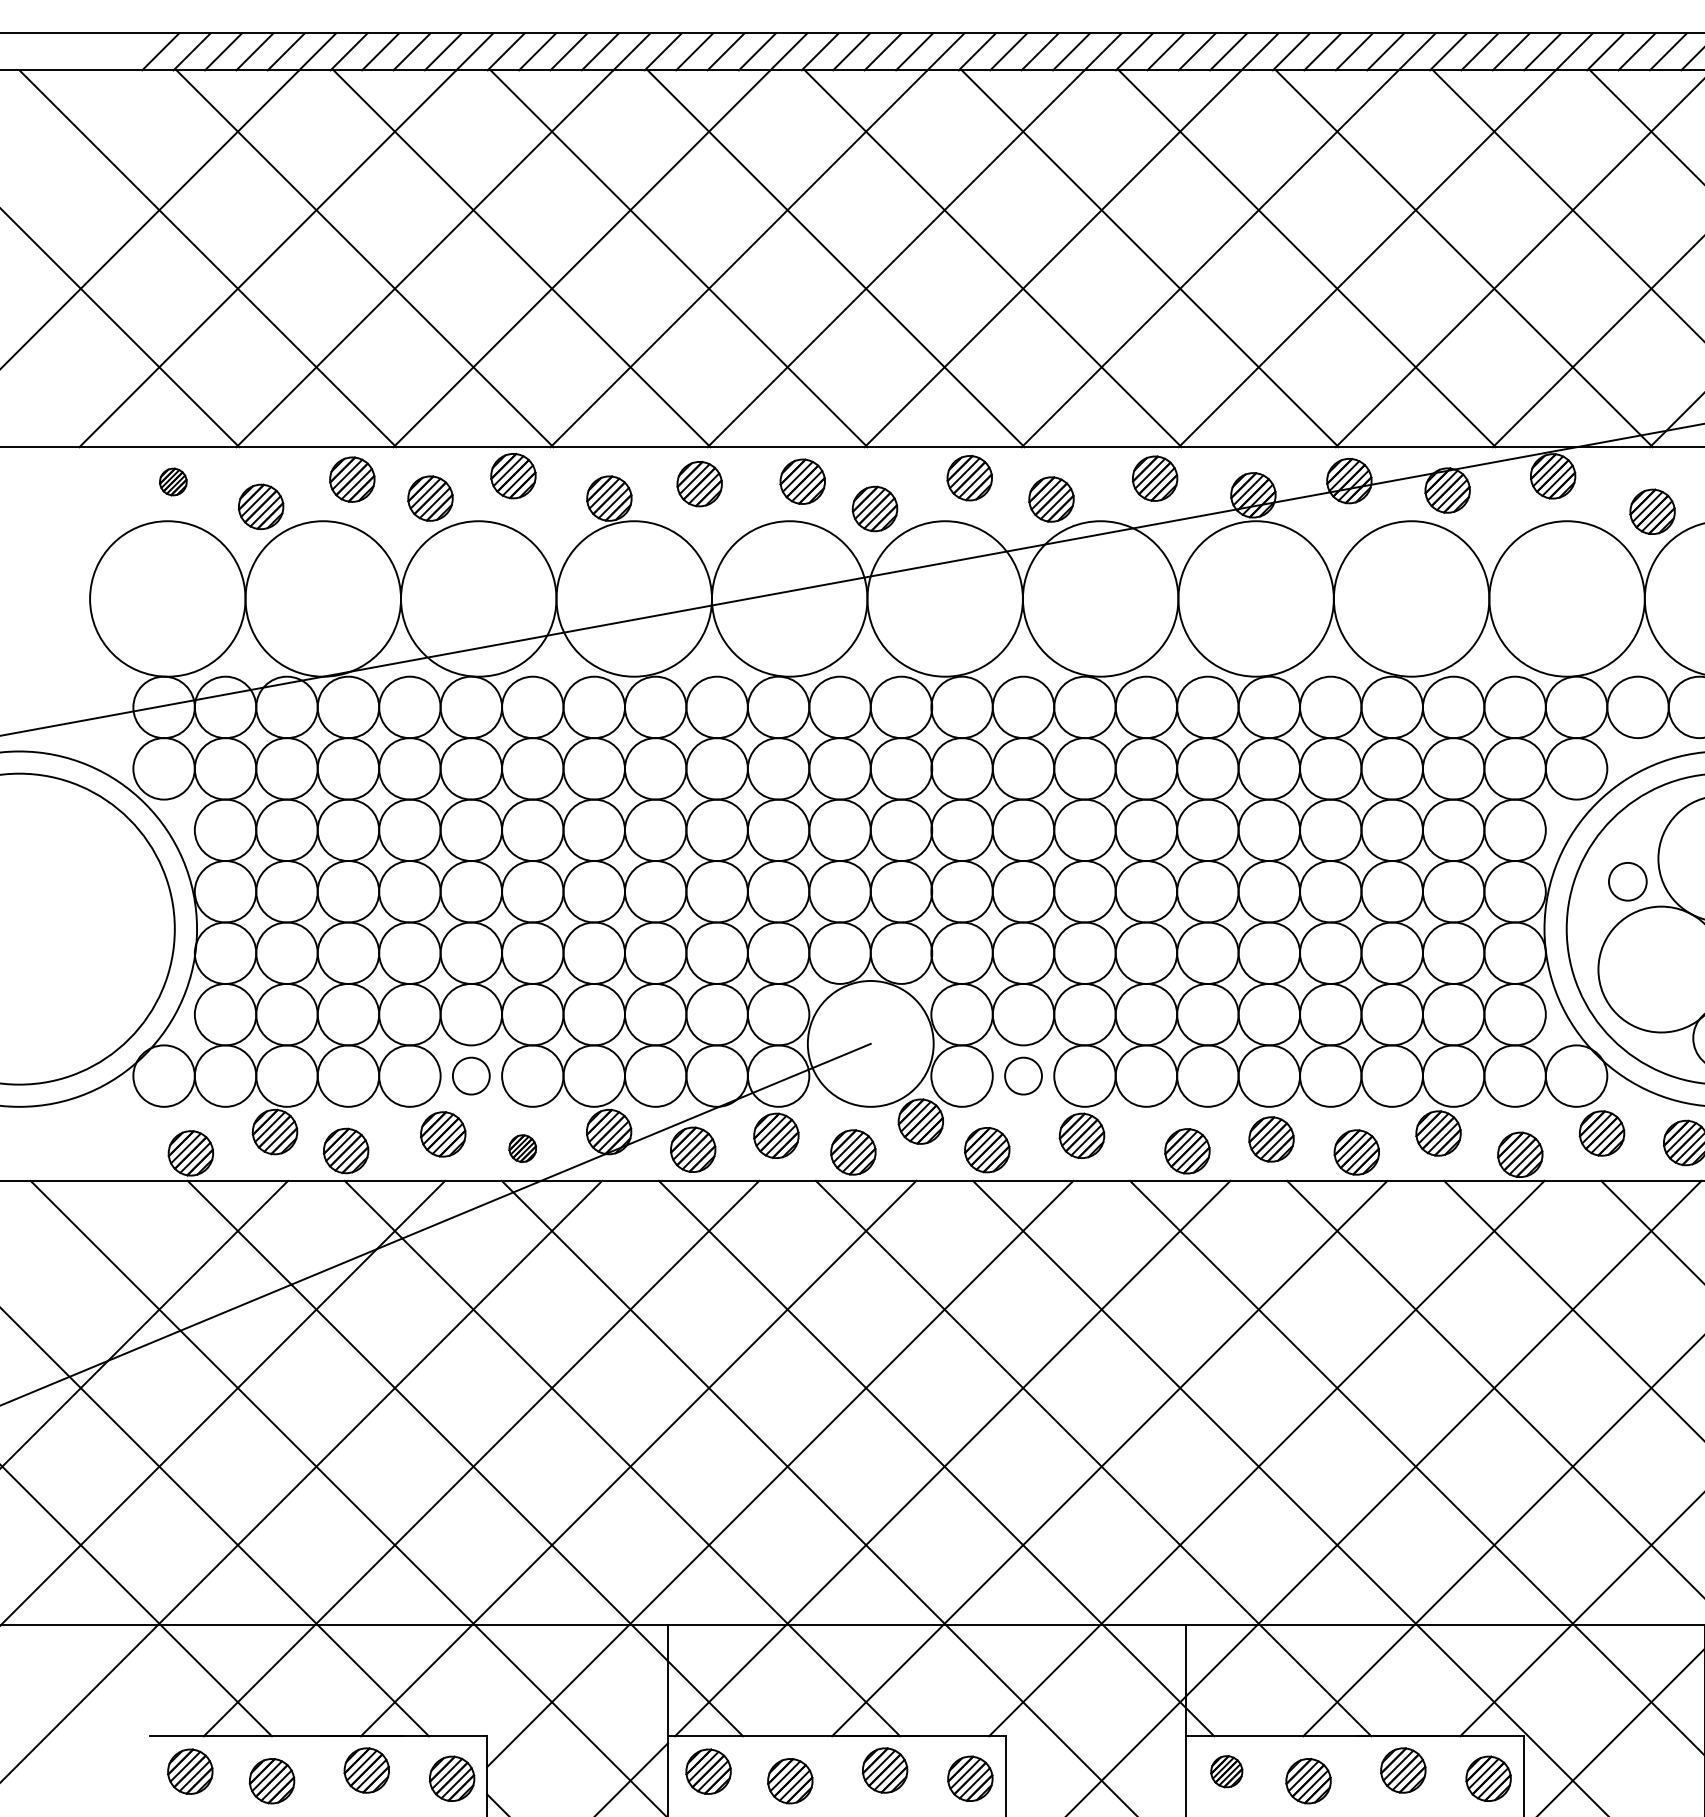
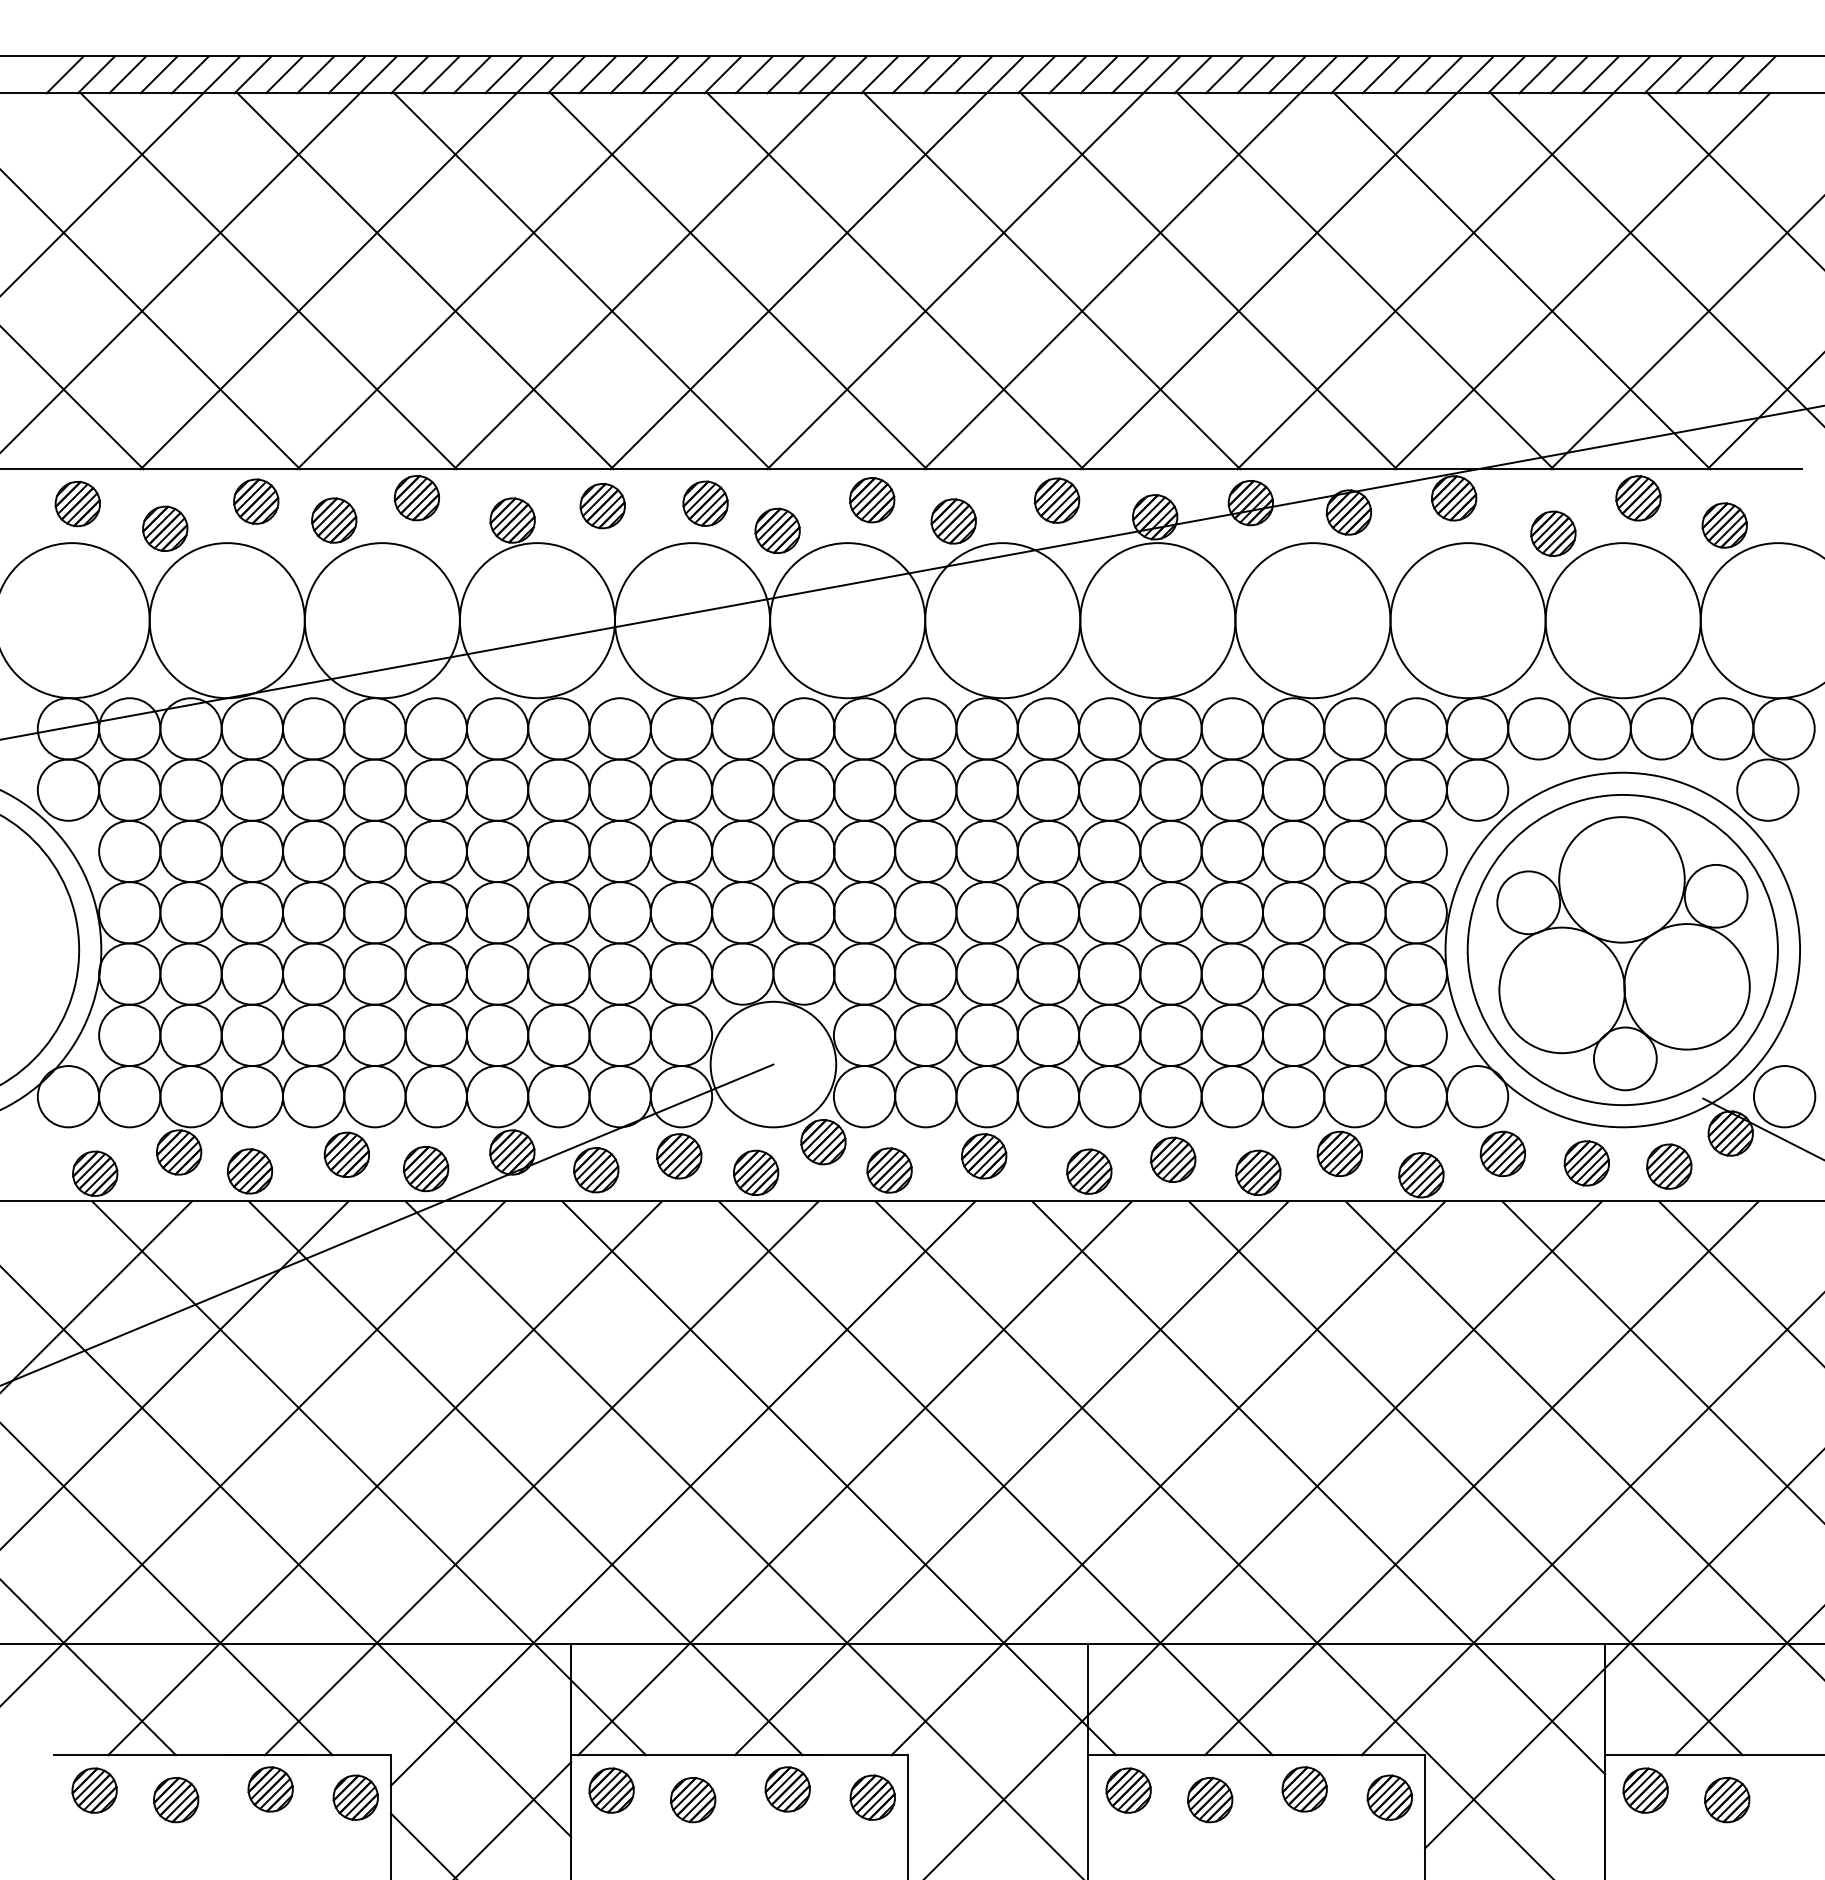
part: (173, 481) -> (77, 503), size x1.67
circle: (1627, 881) -> (1528, 902), size x1.67
circle: (470, 1075) -> (374, 1096), size x1.67
circle: (1023, 1075) -> (925, 1096), size x1.67
part: (523, 1148) -> (426, 1168), size x1.67
part: (1226, 1771) -> (1128, 1790), size x1.43

